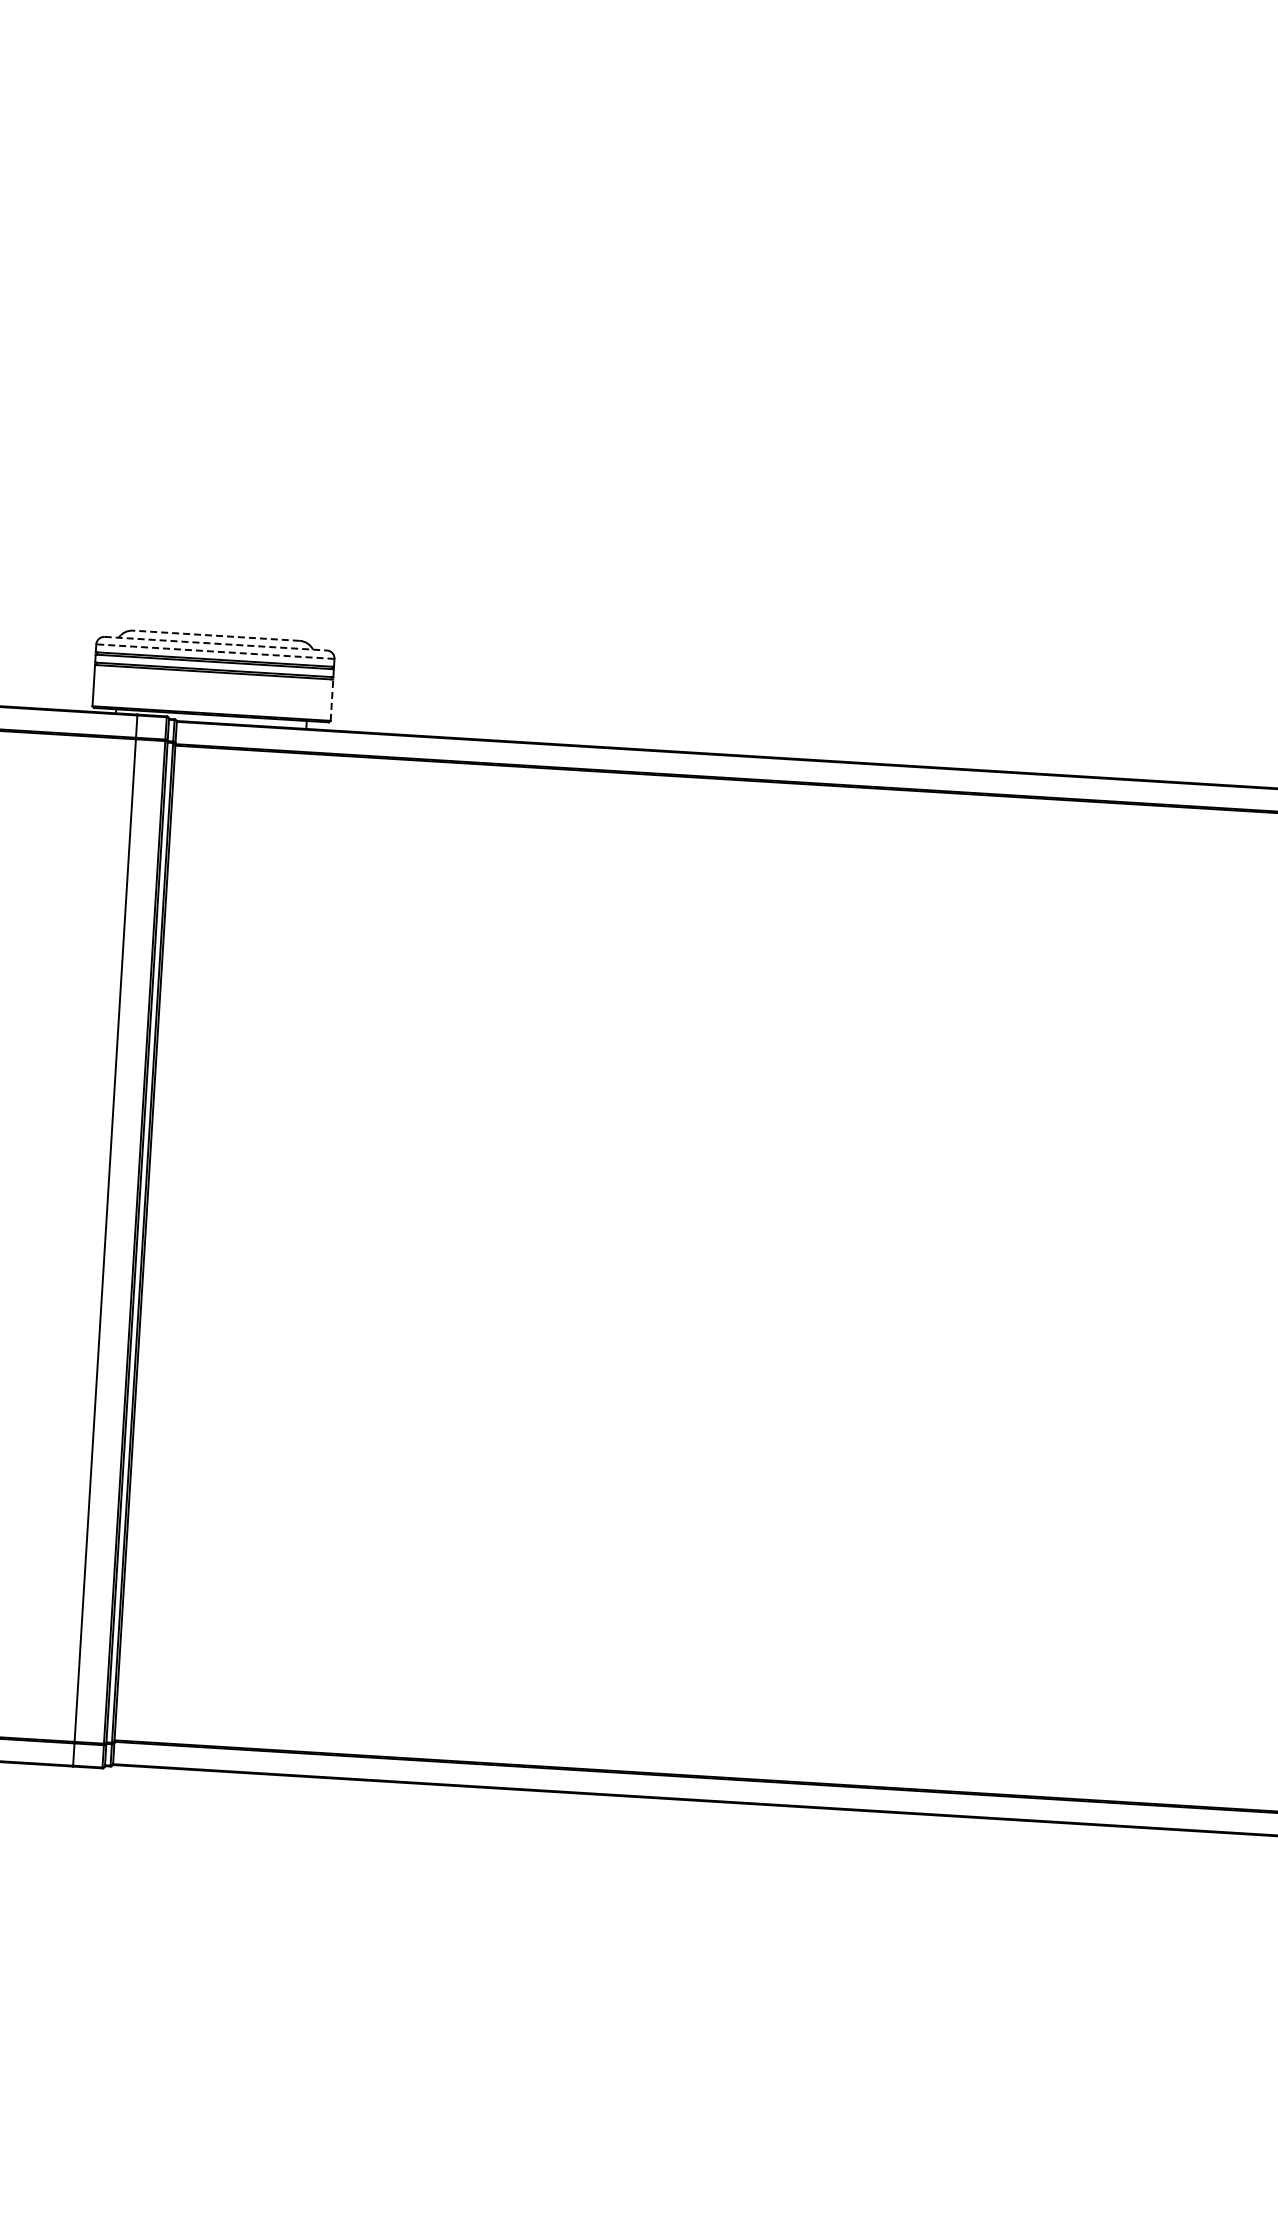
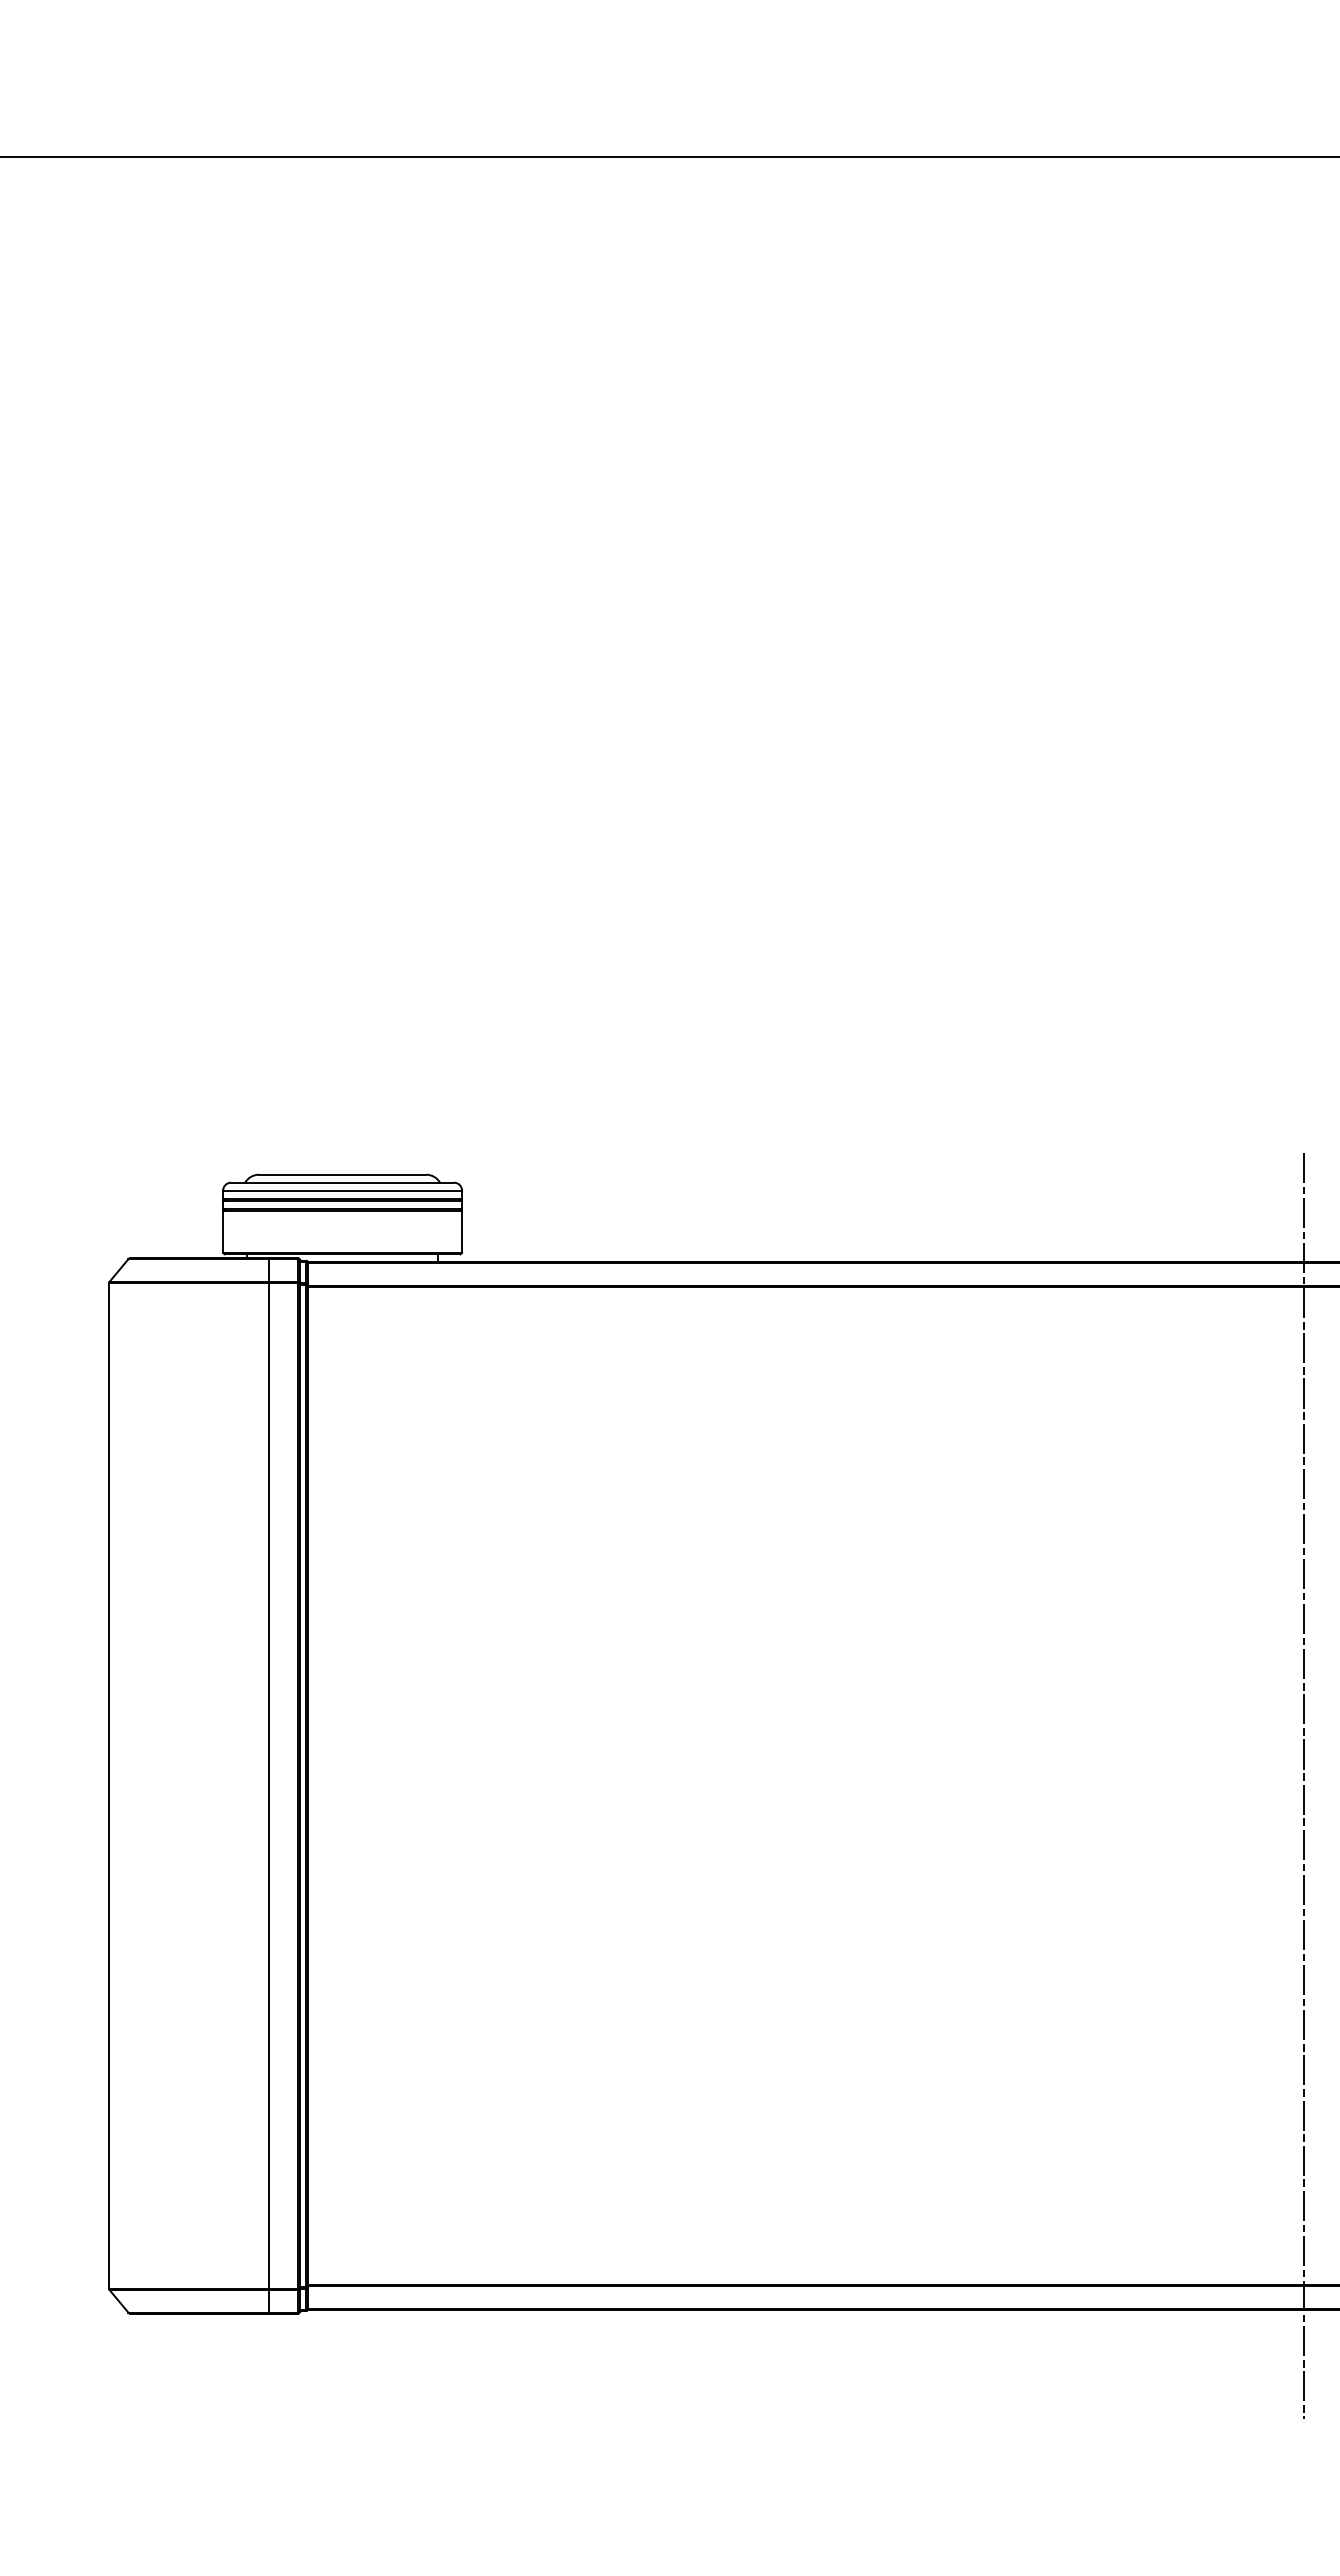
line: (216, 635) -> (342, 1174), dashed -> solid
line: (216, 643) -> (343, 1182), dashed -> solid
line: (215, 651) -> (342, 1190), dashed -> solid
line: (332, 700) -> (462, 1232), dashed -> solid
line: (1137, 1303) -> (1303, 1785), added

